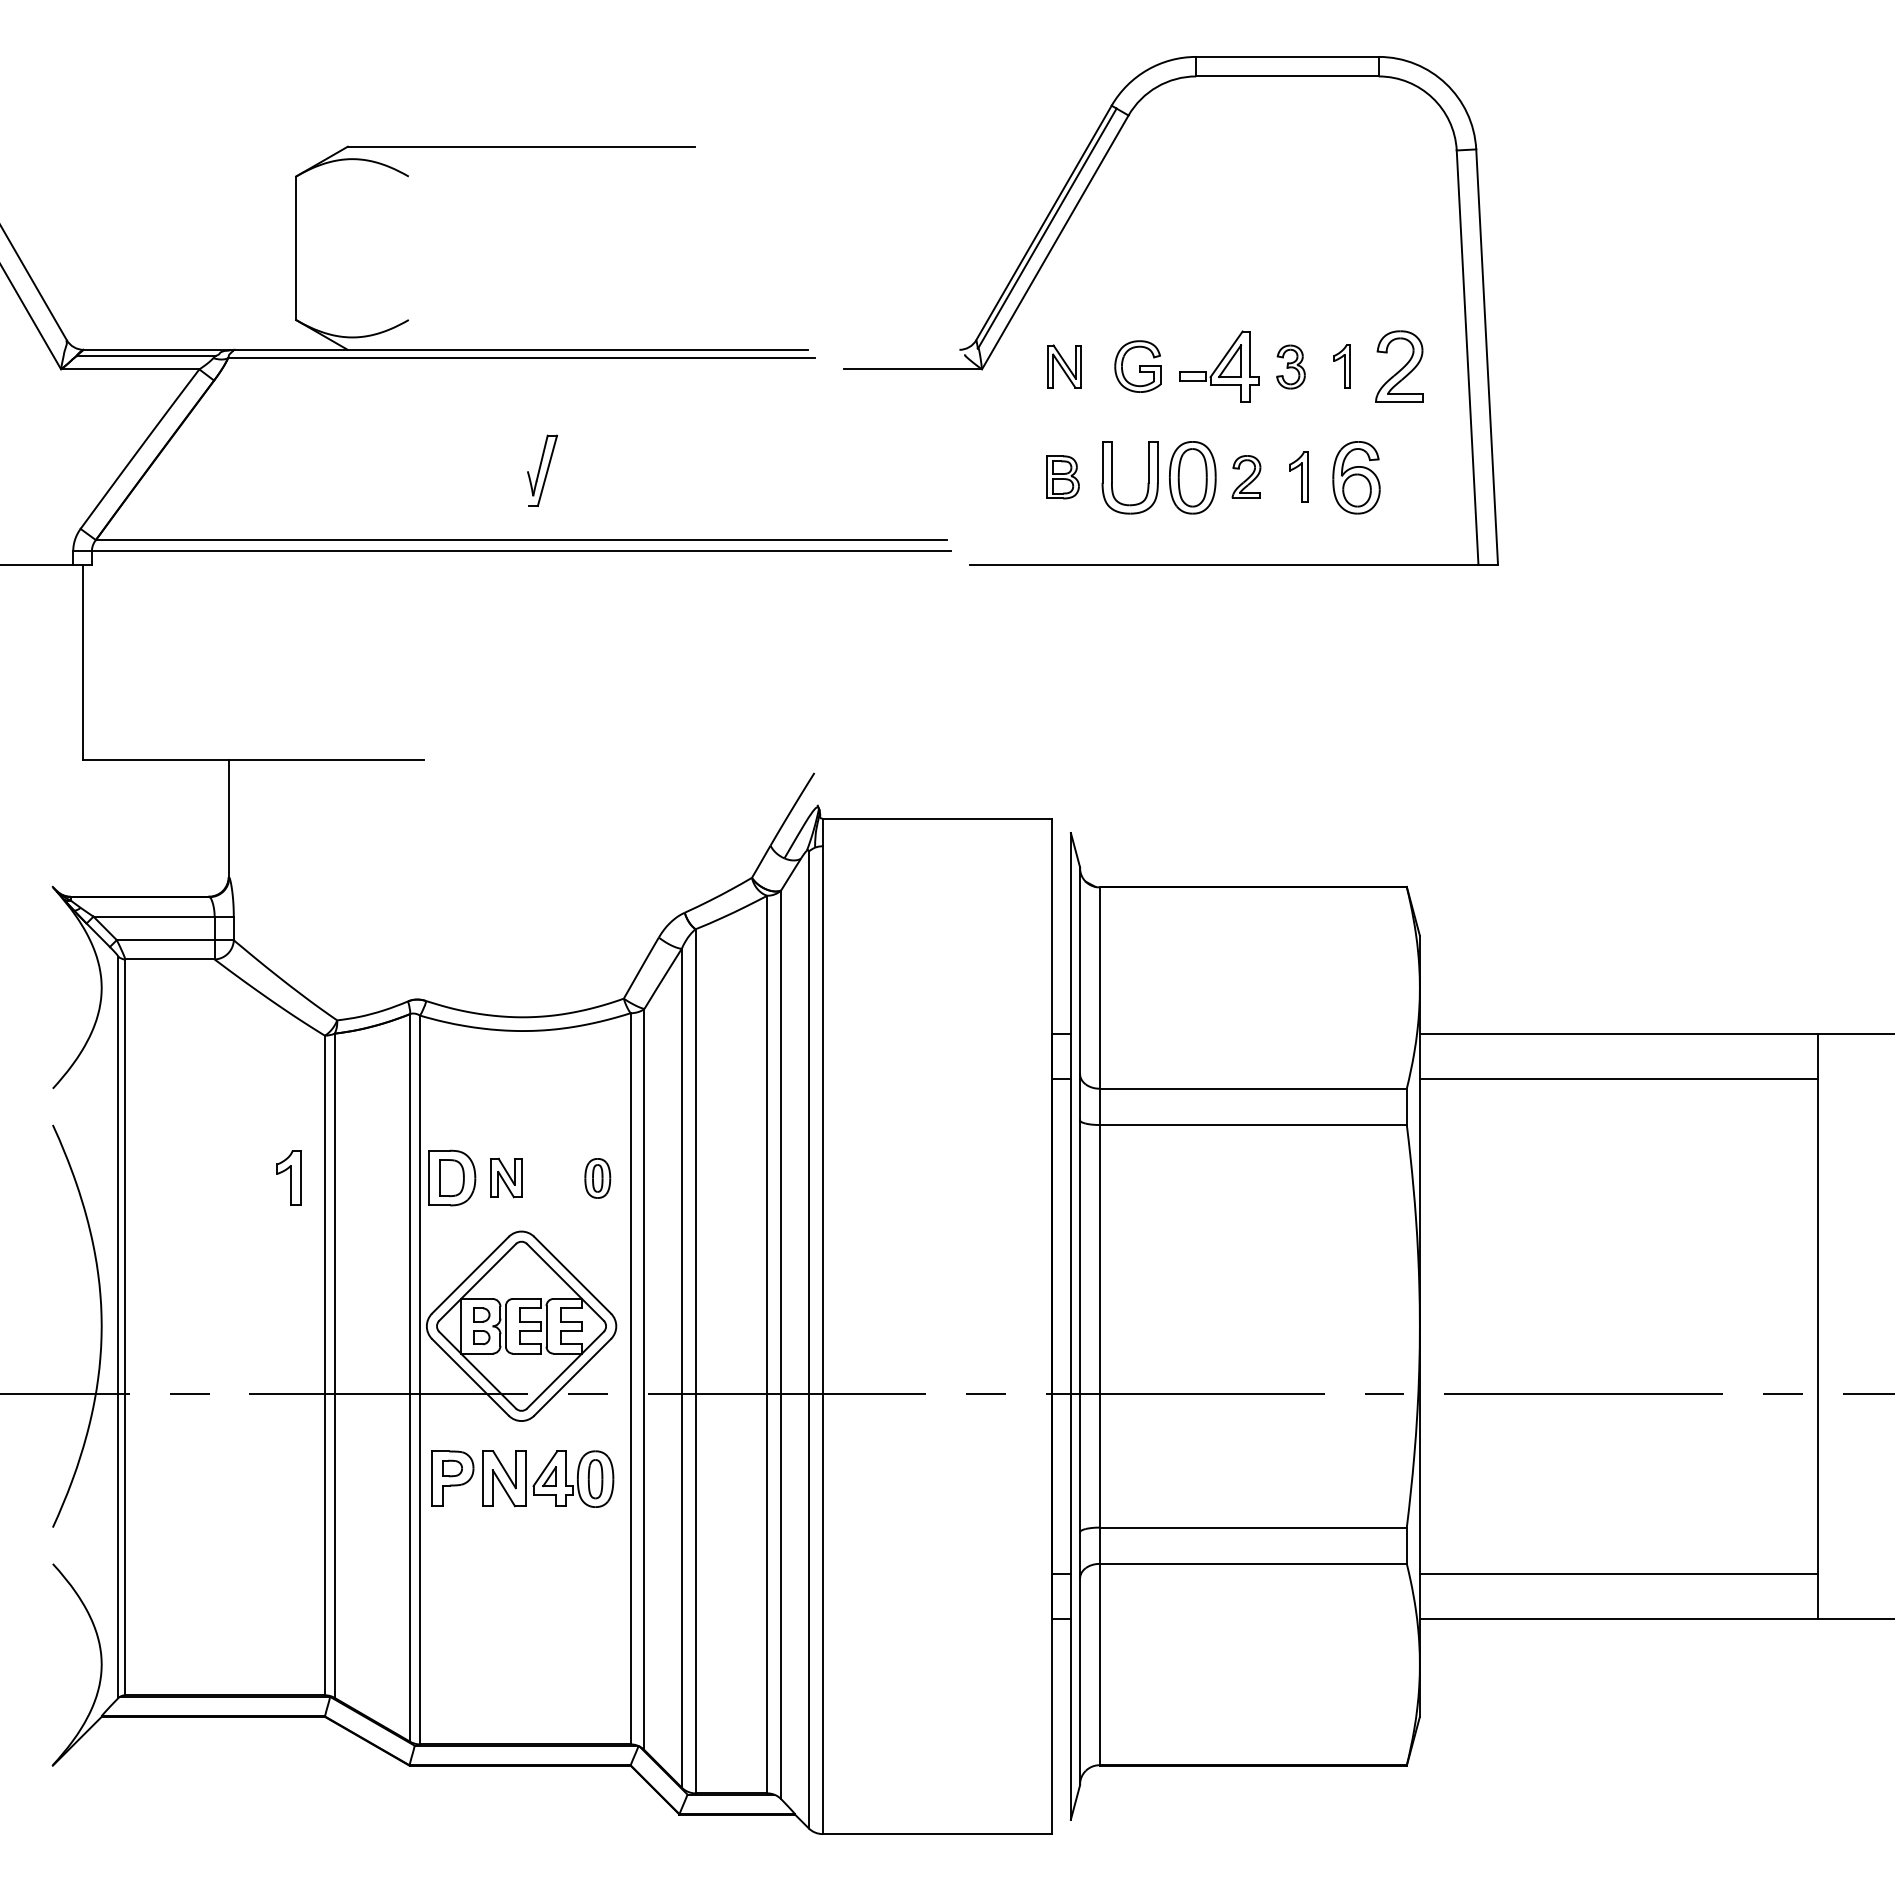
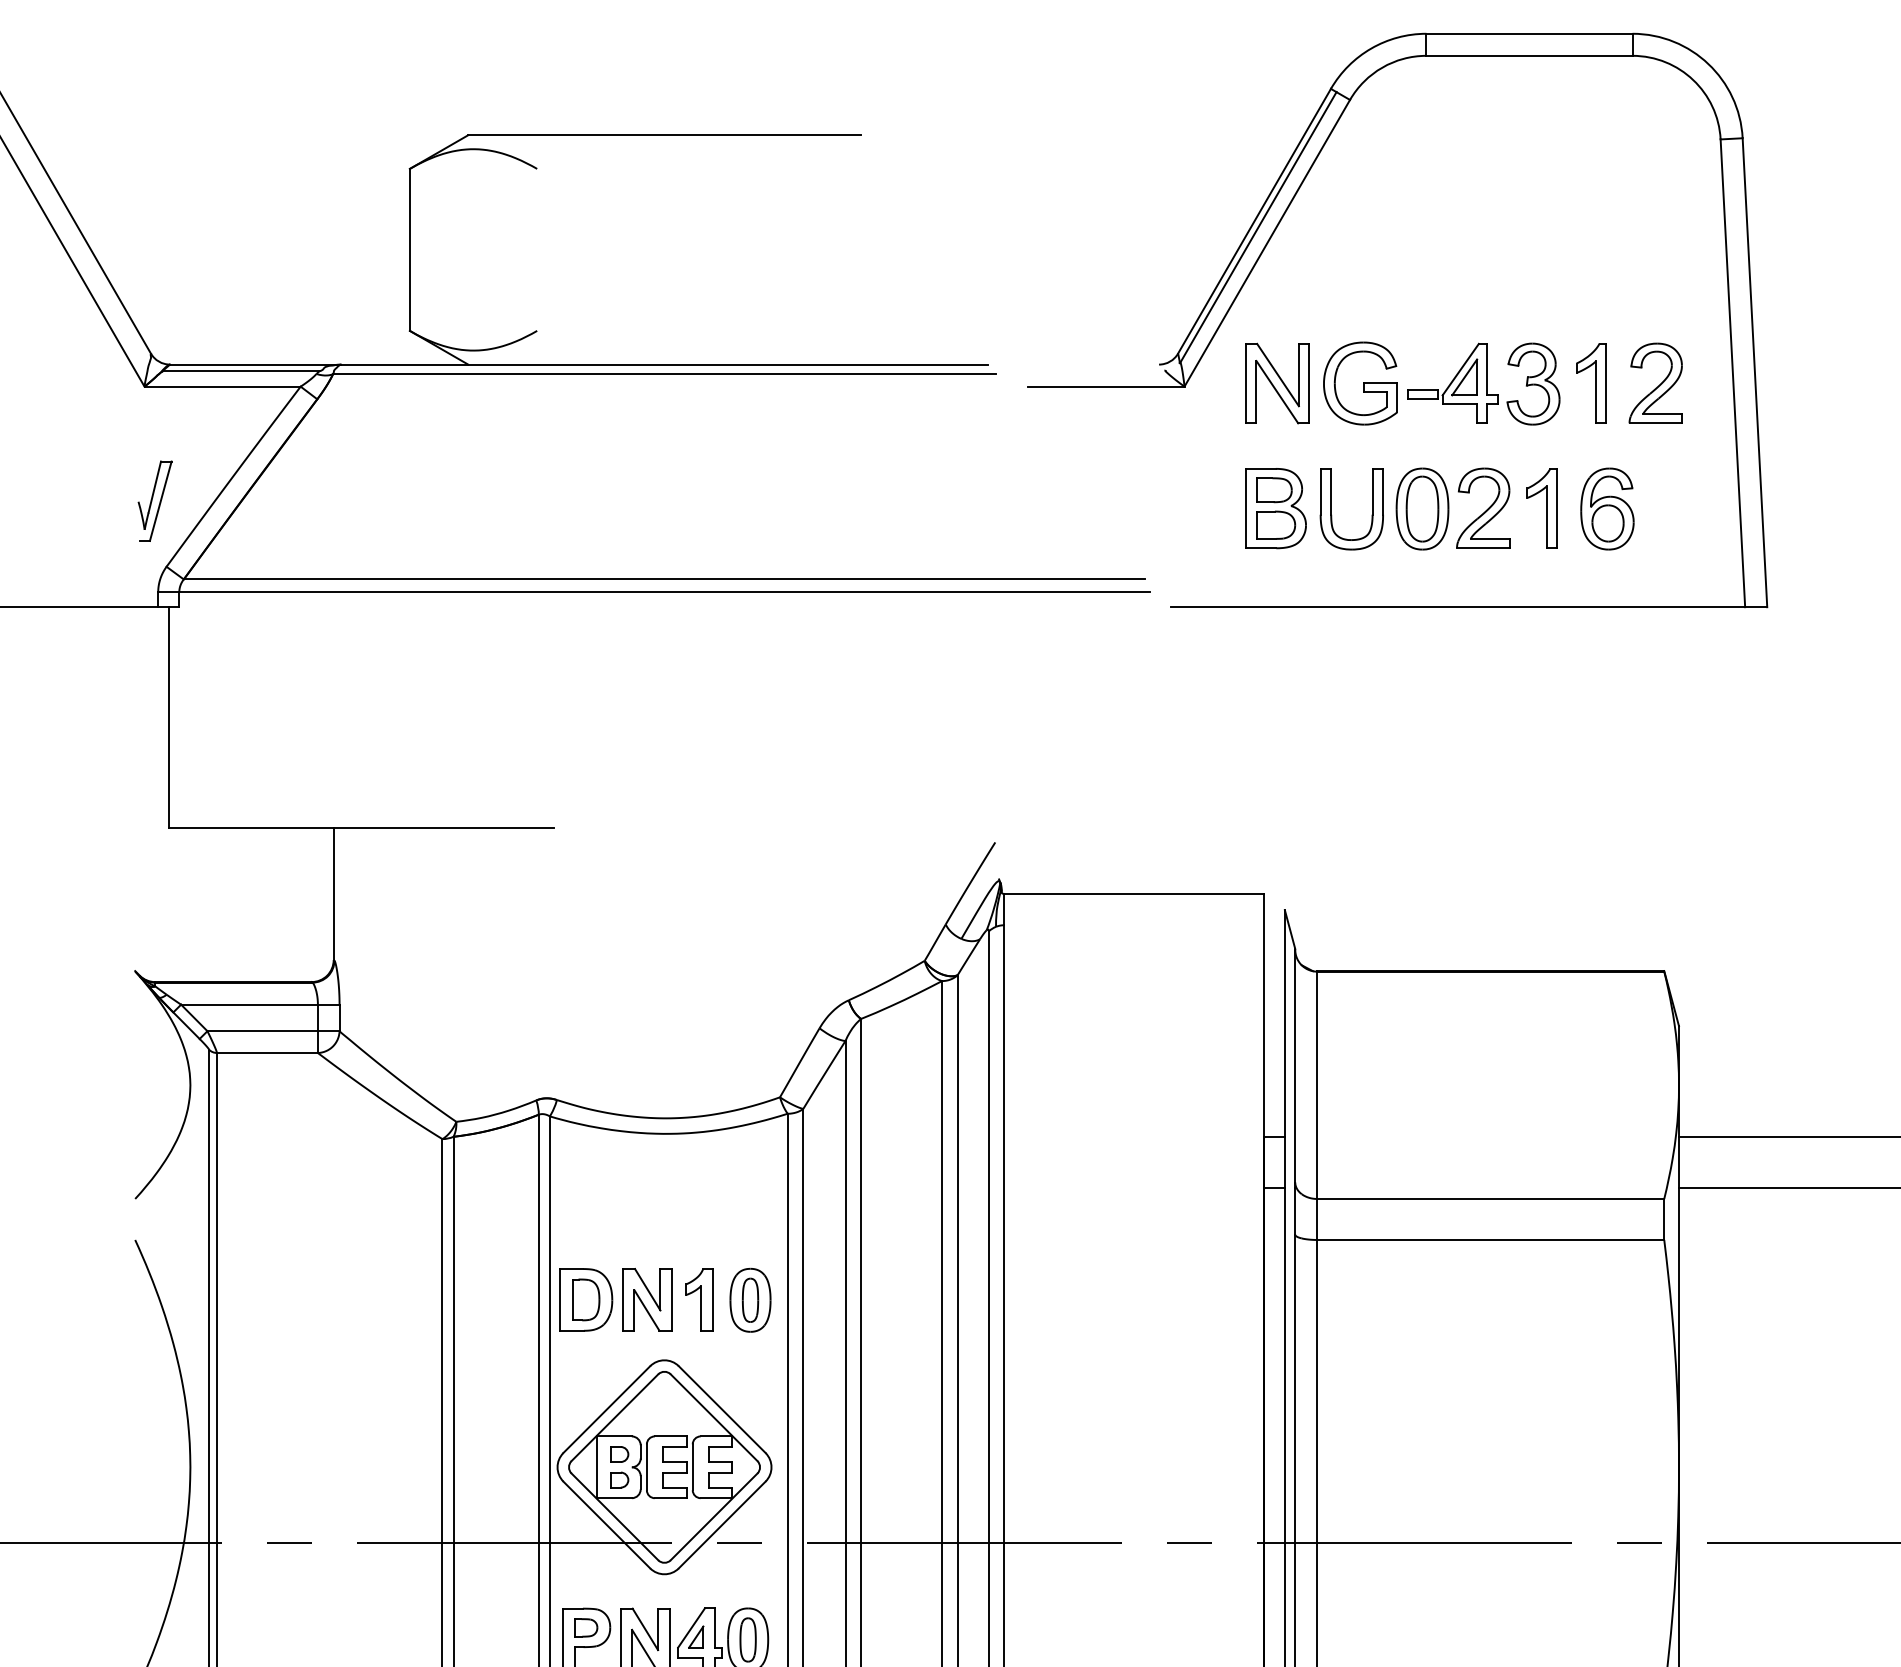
part: (1064, 366) -> (1277, 383), size x1.67
part: (1137, 366) -> (1360, 383), size x1.43
part: (1290, 366) -> (1532, 383), size x1.67
part: (1341, 366) -> (1590, 383), size x1.67
part: (542, 470) -> (155, 500), moved
part: (1246, 476) -> (1483, 507), size x1.67
part: (1298, 476) -> (1541, 507), size x1.43
part: (1062, 477) -> (1275, 508), size x1.67
part: (288, 1177) -> (698, 1299), moved
part: (506, 1177) -> (647, 1299), size x1.43
part: (597, 1178) -> (750, 1300), size x1.43

